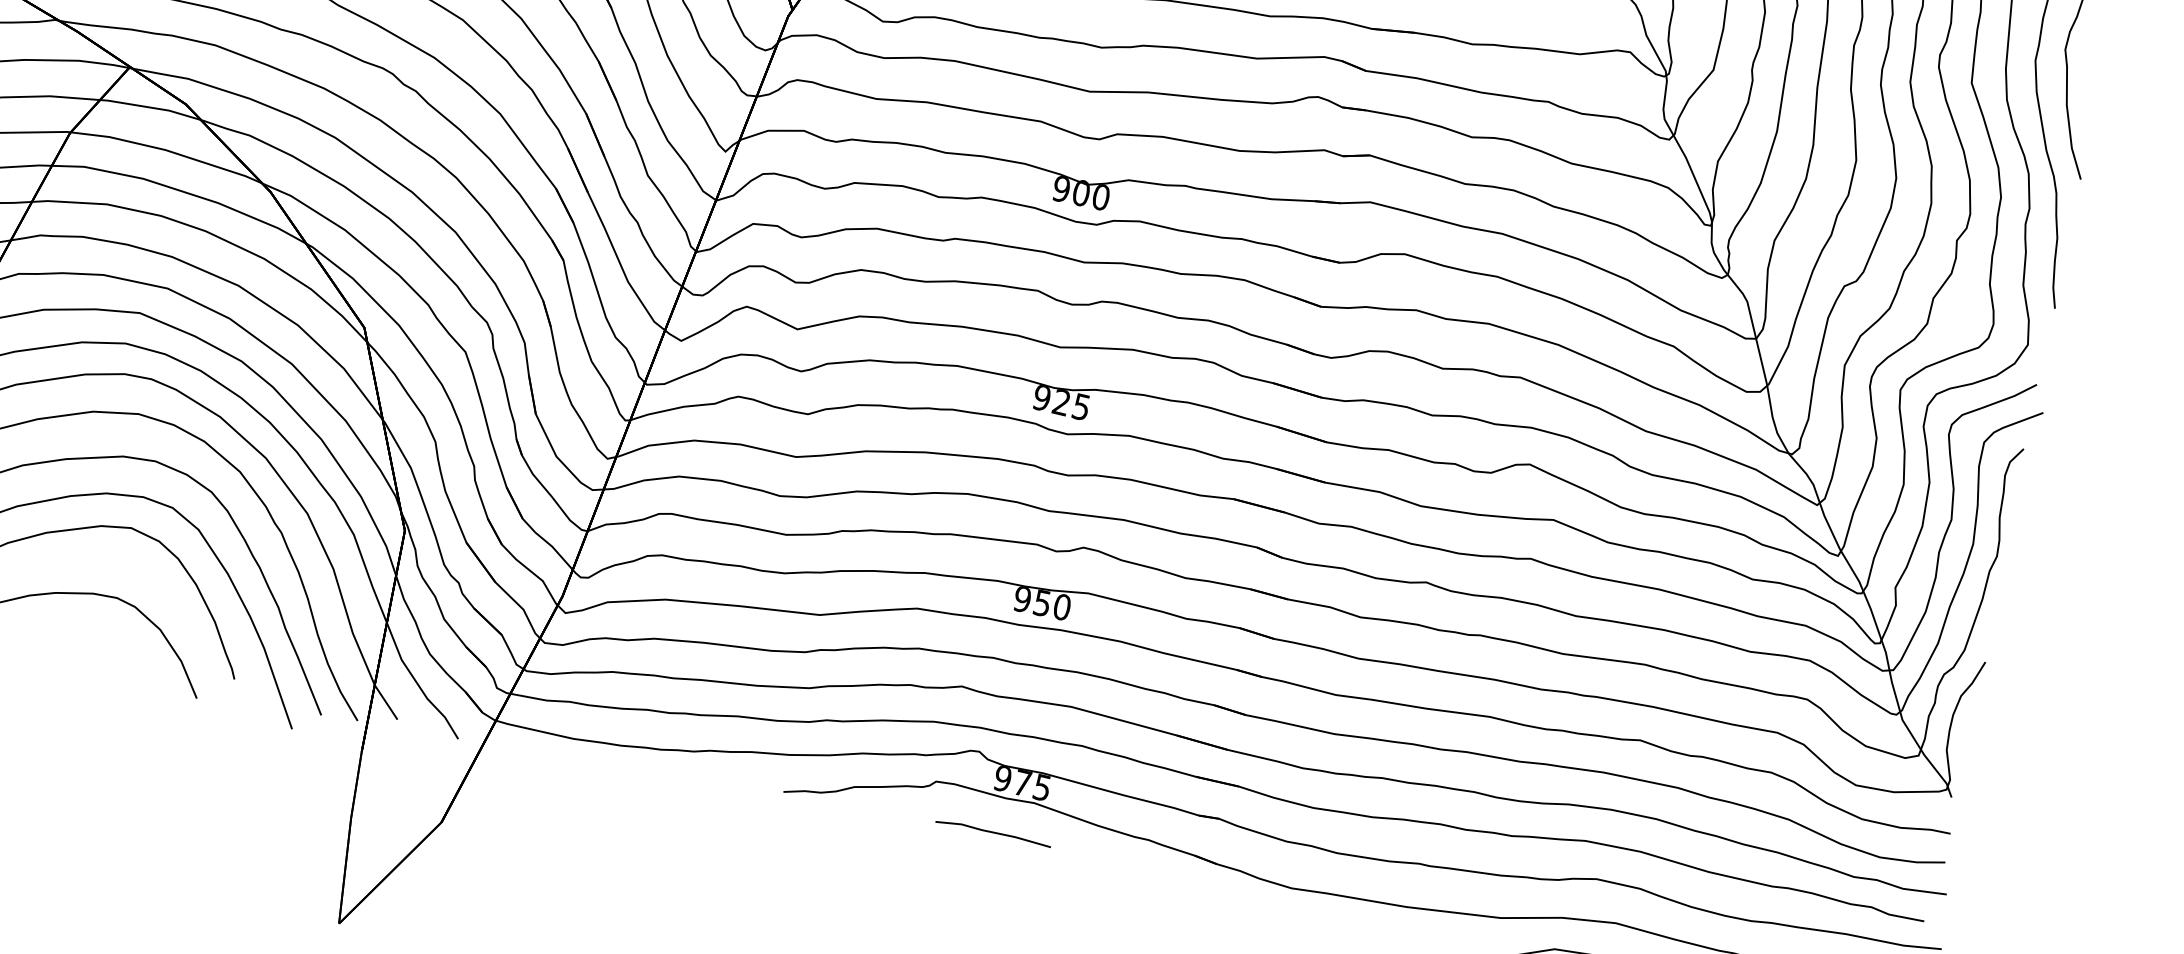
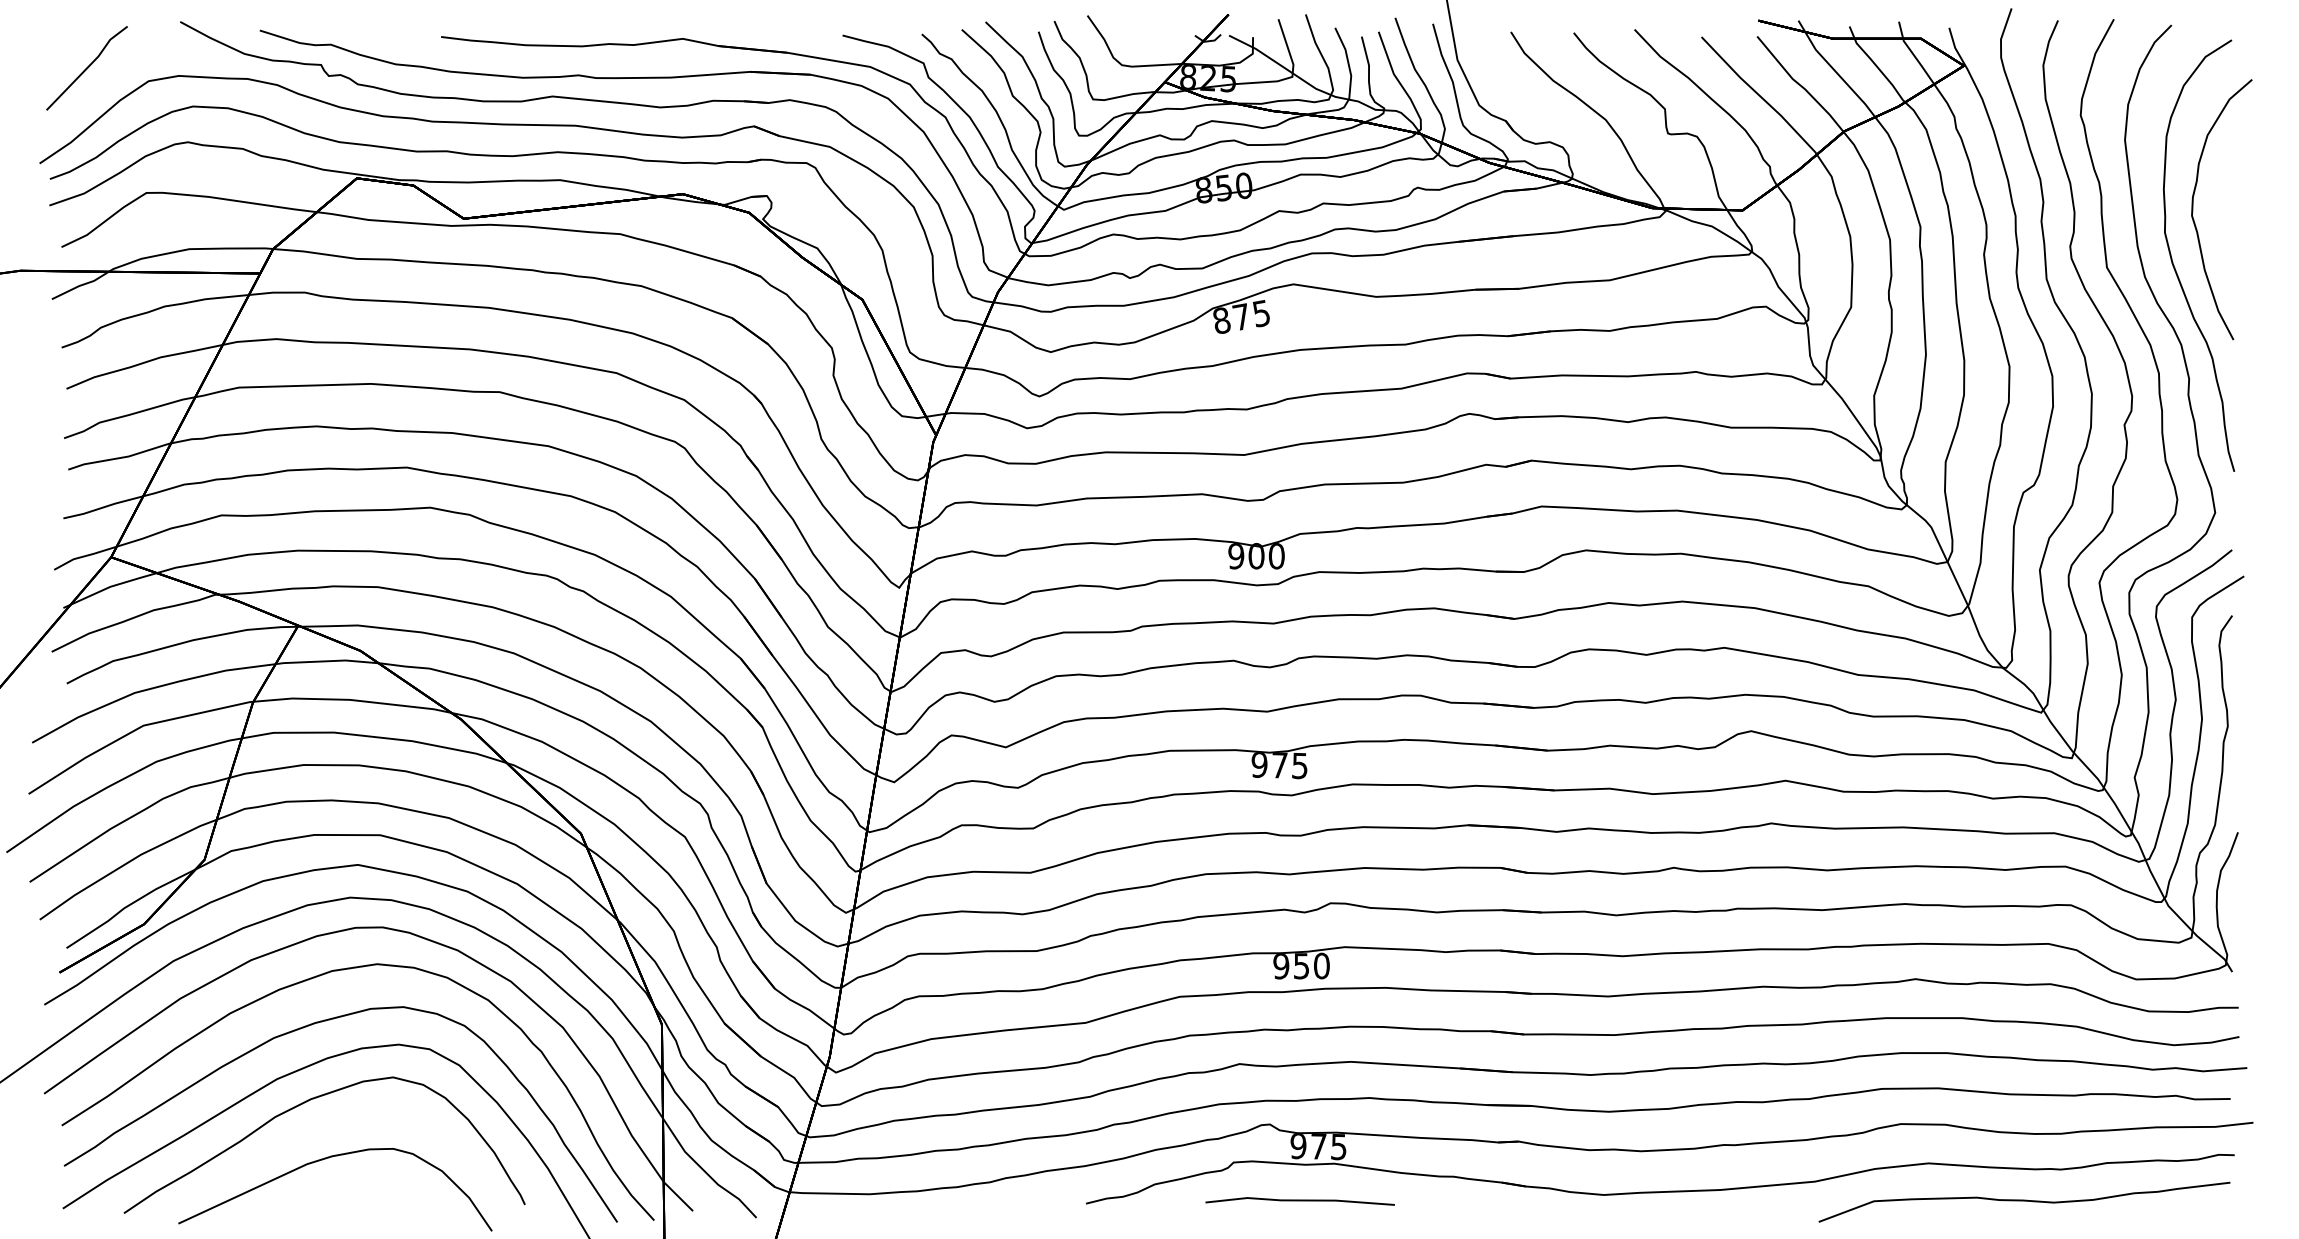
text: (1061, 402) -> (1279, 765), 925 -> 975
part: (993, 833) -> (1300, 1201), size x1.6

